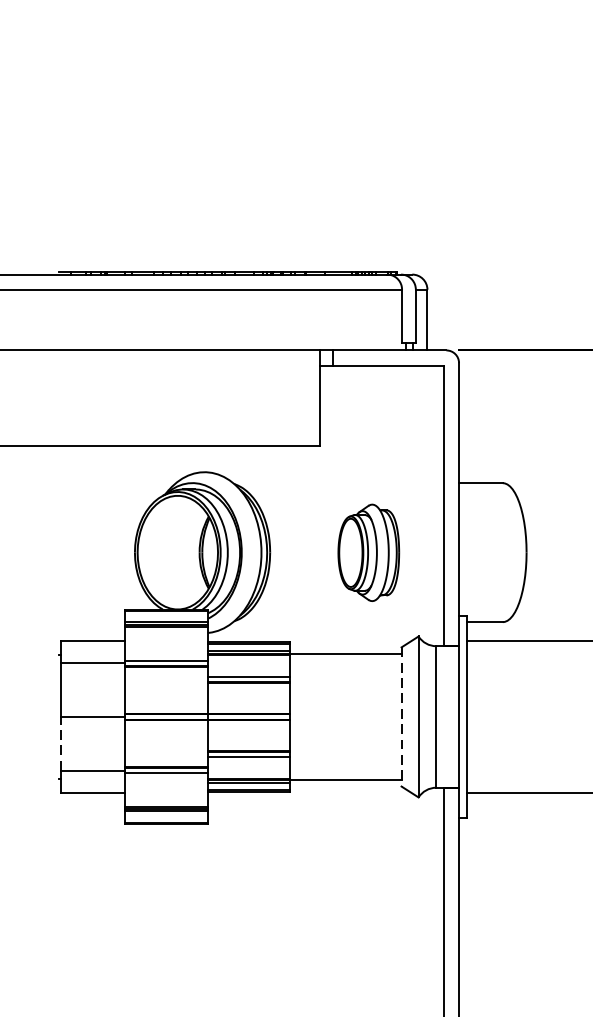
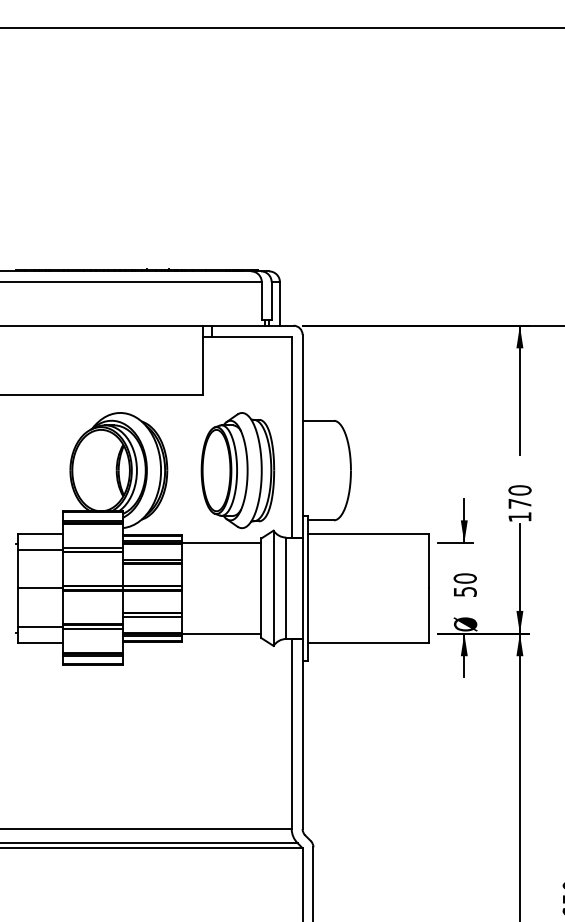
part: (368, 552) -> (237, 470), size x1.67
line: (401, 717) -> (261, 588), dashed -> solid
line: (61, 743) -> (17, 607), dashed -> solid

